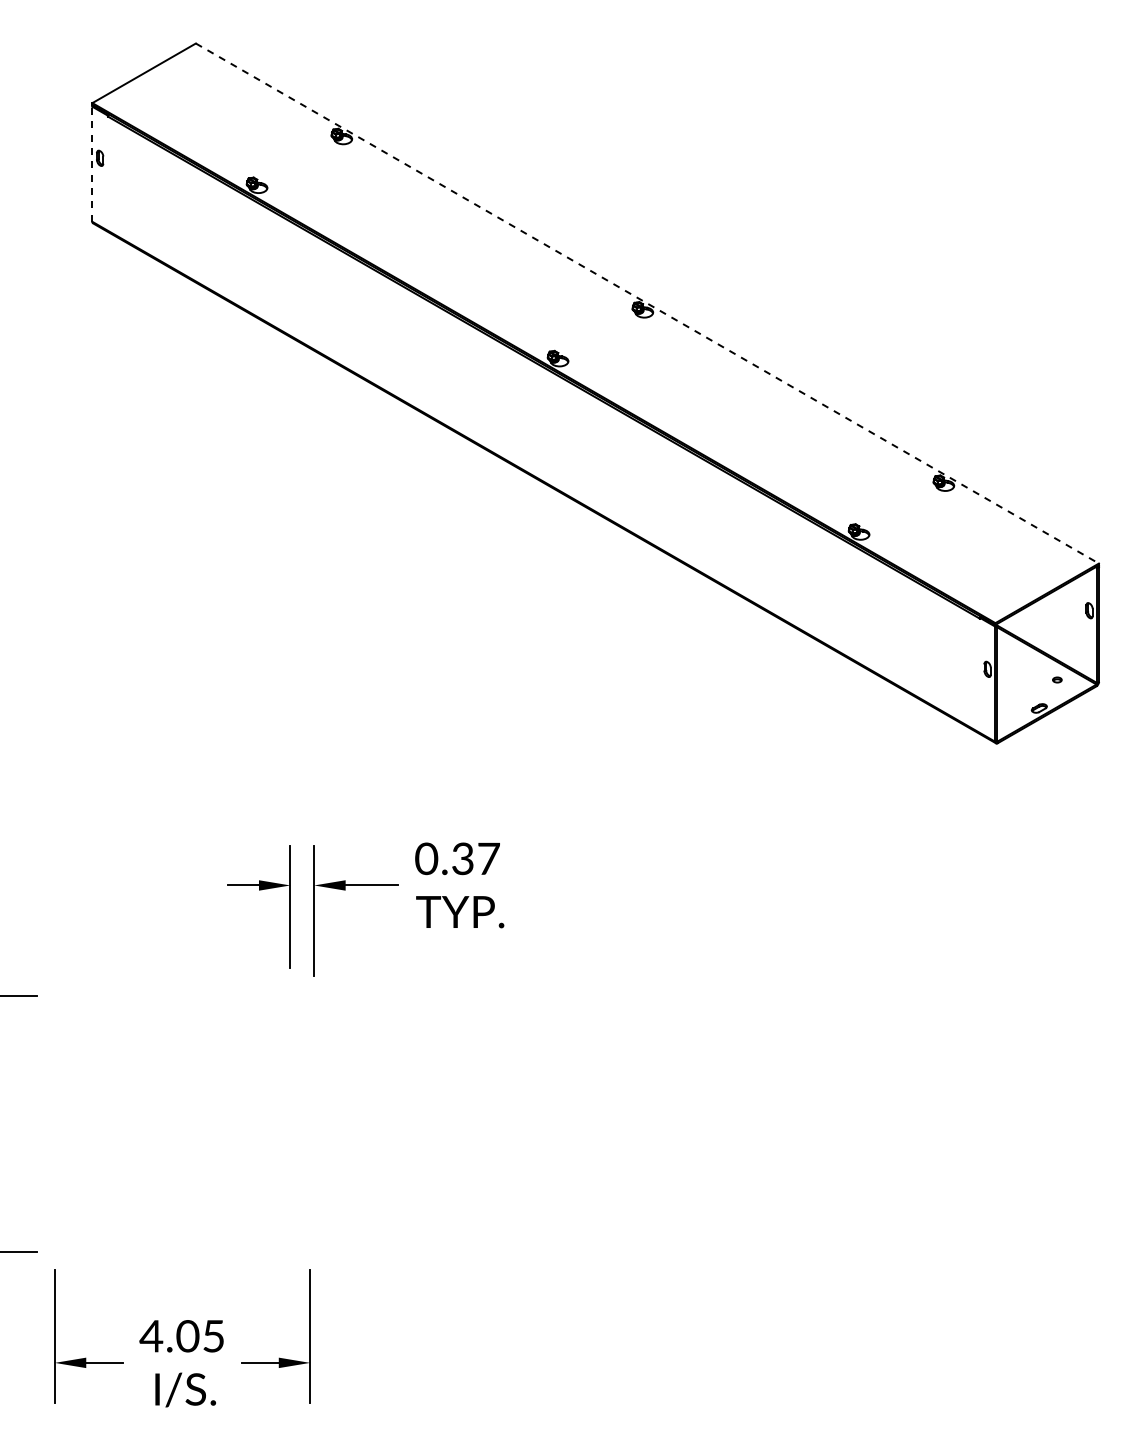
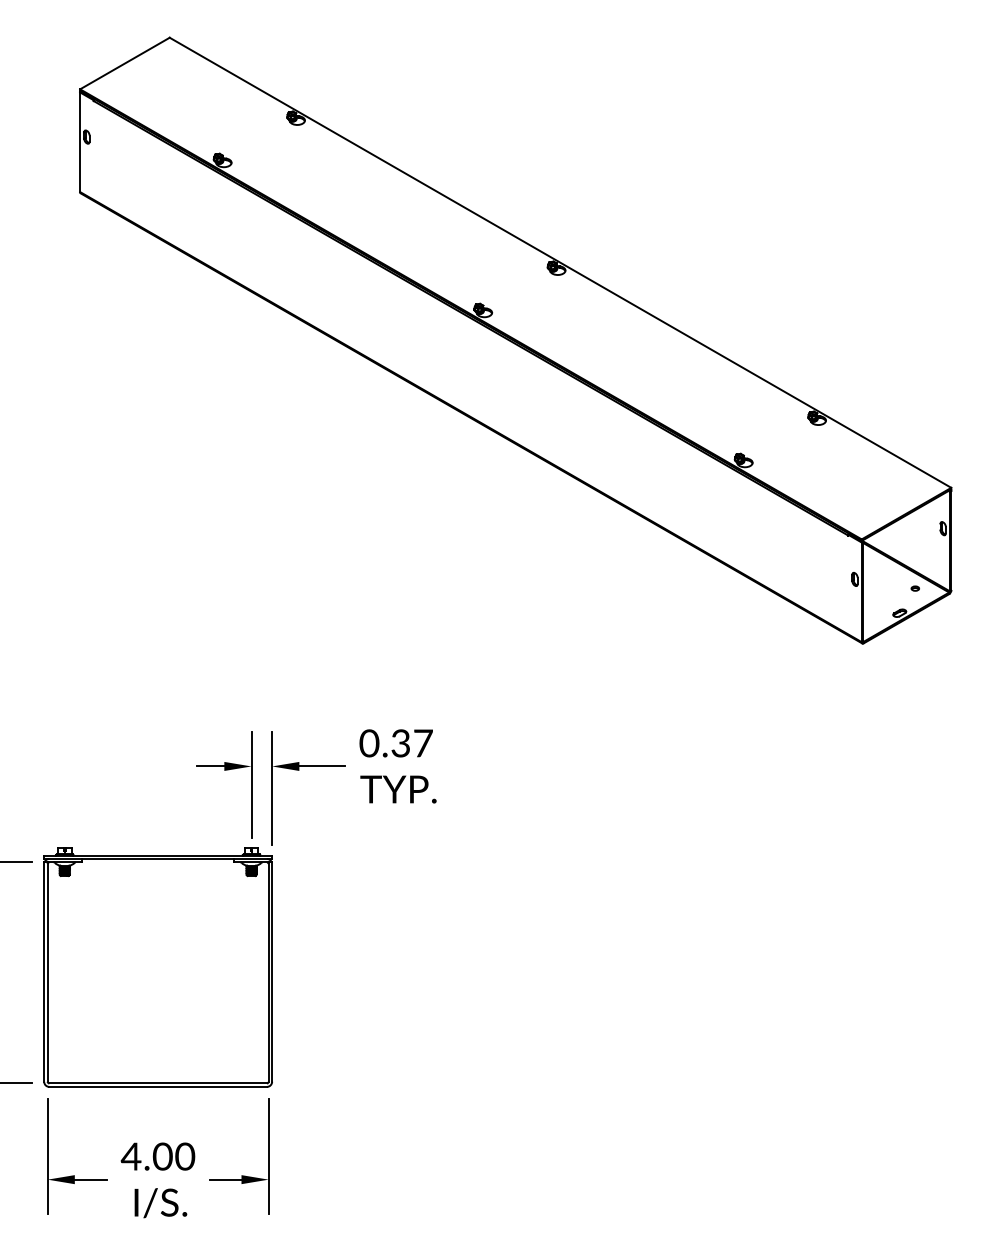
line: (92, 164) -> (80, 142), dashed -> solid
line: (647, 303) -> (560, 262), dashed -> solid
part: (182, 1117) -> (158, 967), added
text: (213, 1336) -> (184, 1156), 4.05 -> 4.00

